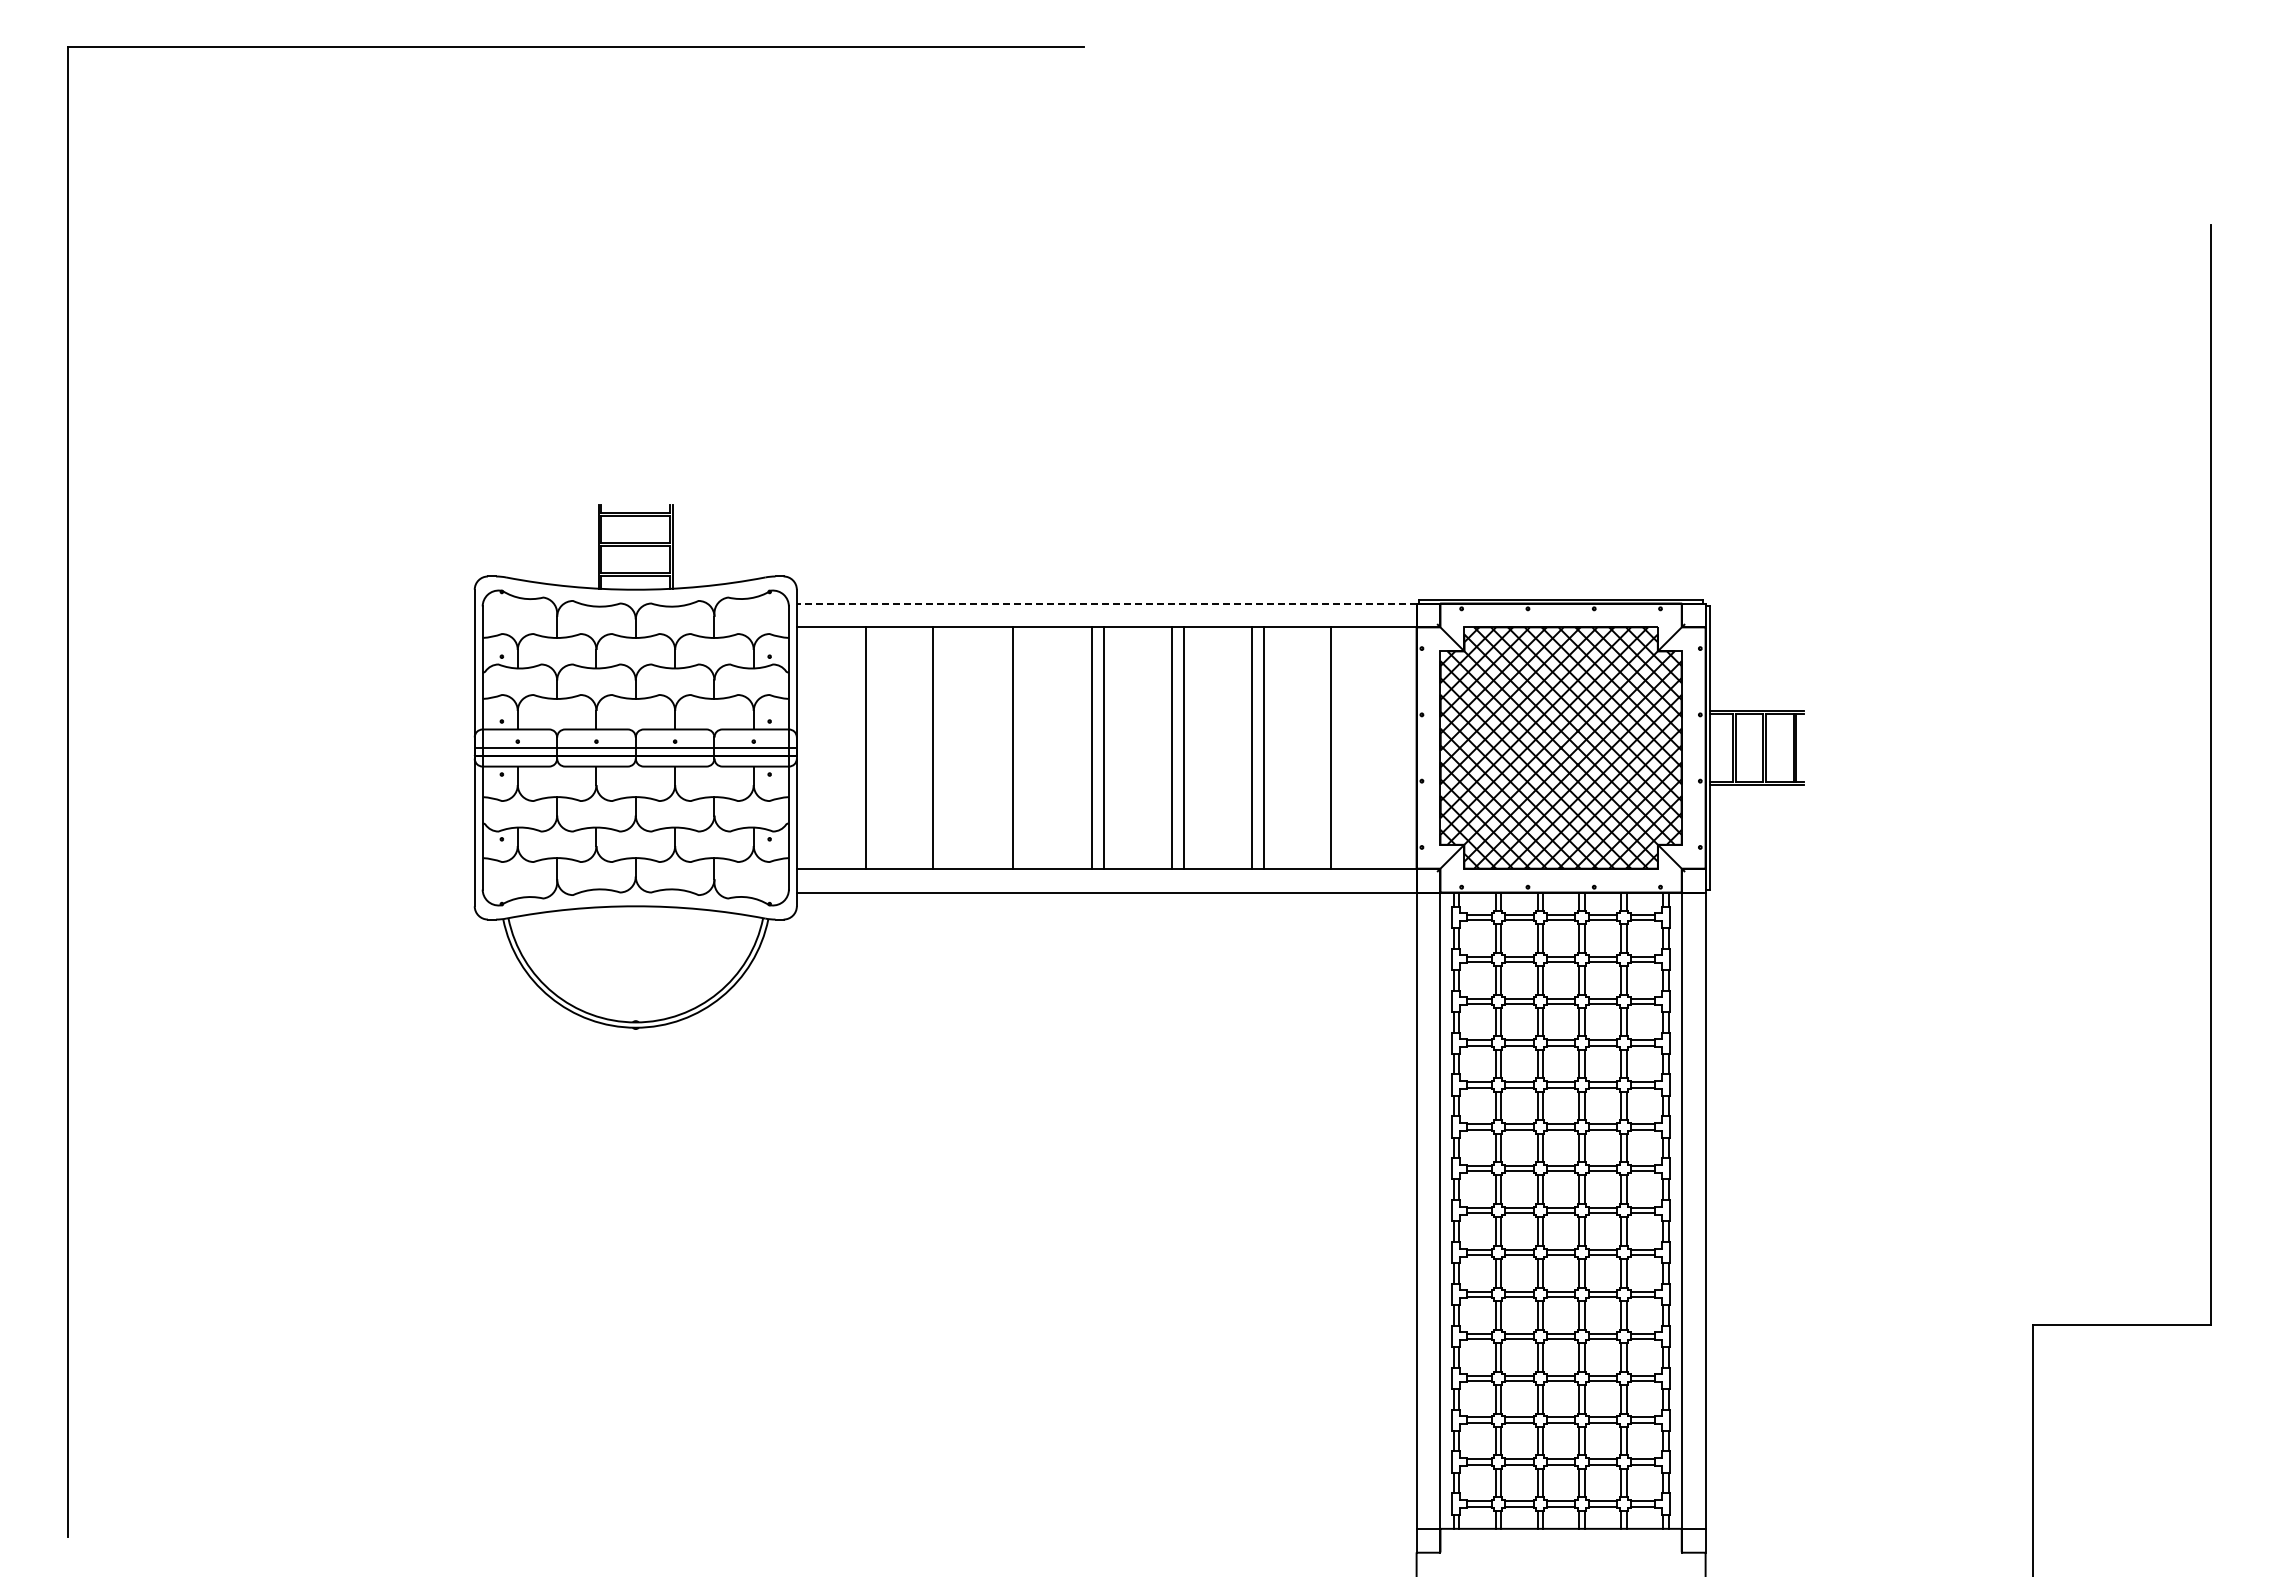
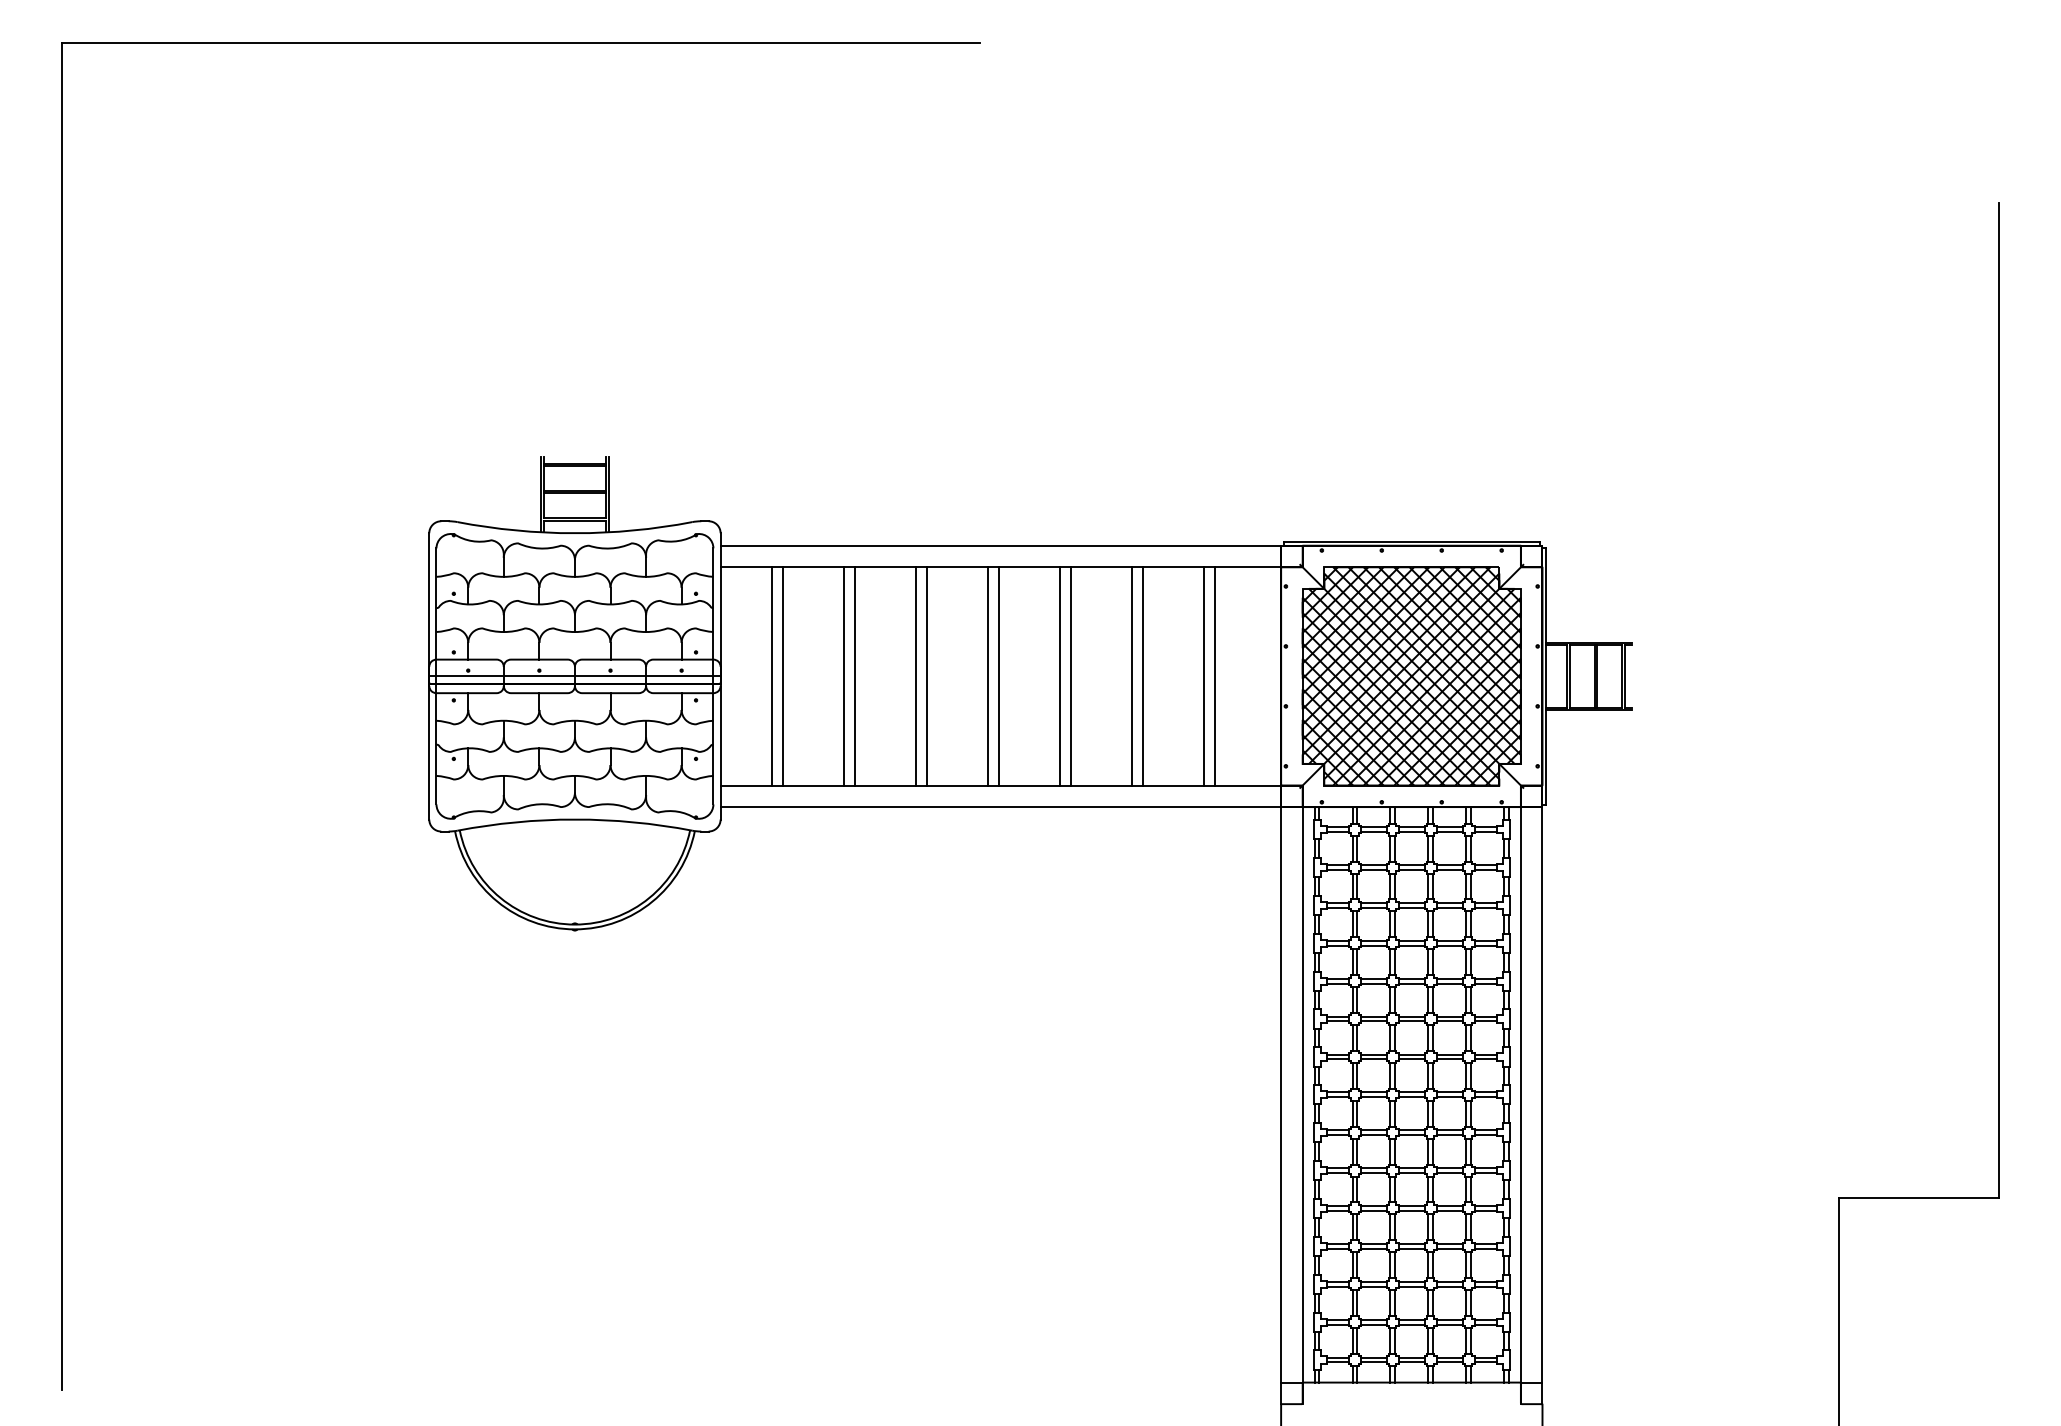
line: (1106, 603) -> (1000, 545), dashed -> solid
line: (853, 747) -> (771, 675), added
line: (945, 747) -> (855, 675), added
line: (1024, 747) -> (926, 675), added
line: (1343, 747) -> (1214, 675), added

